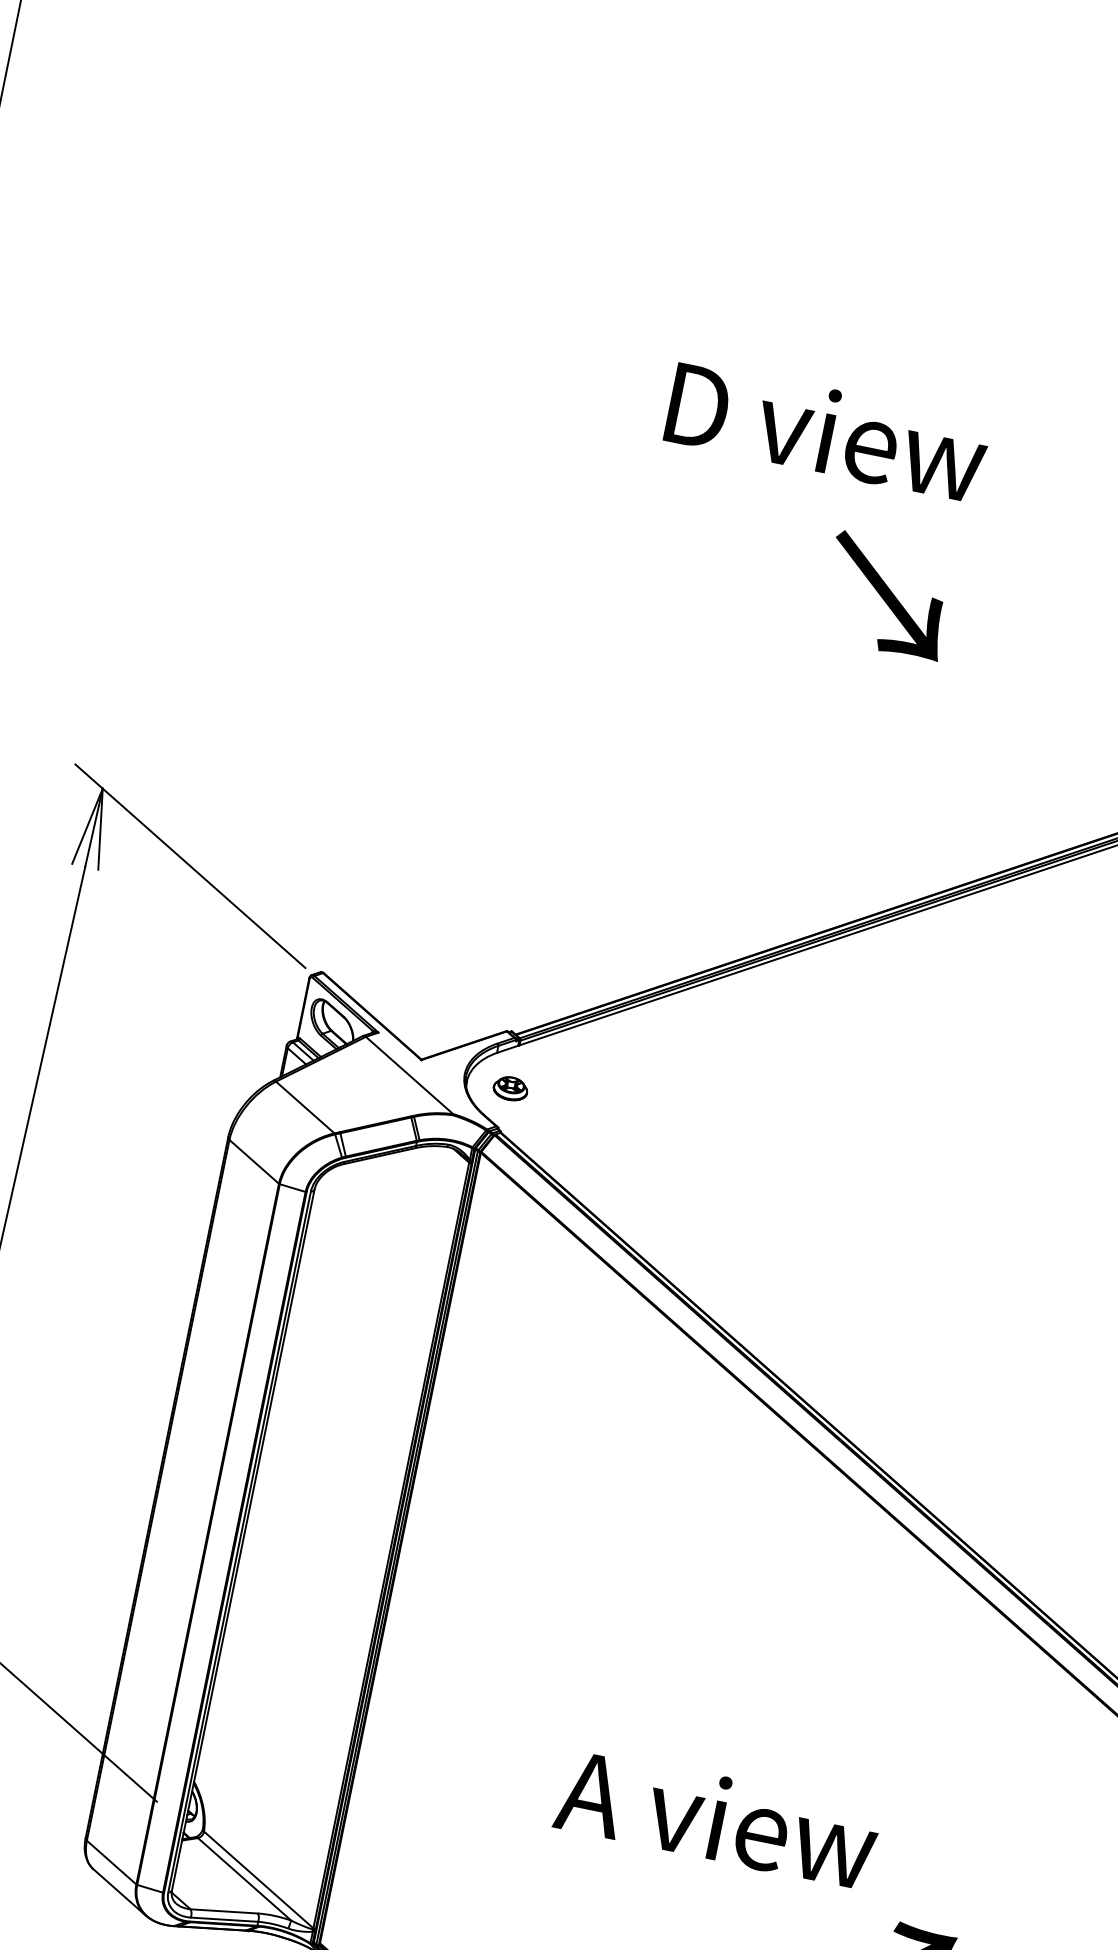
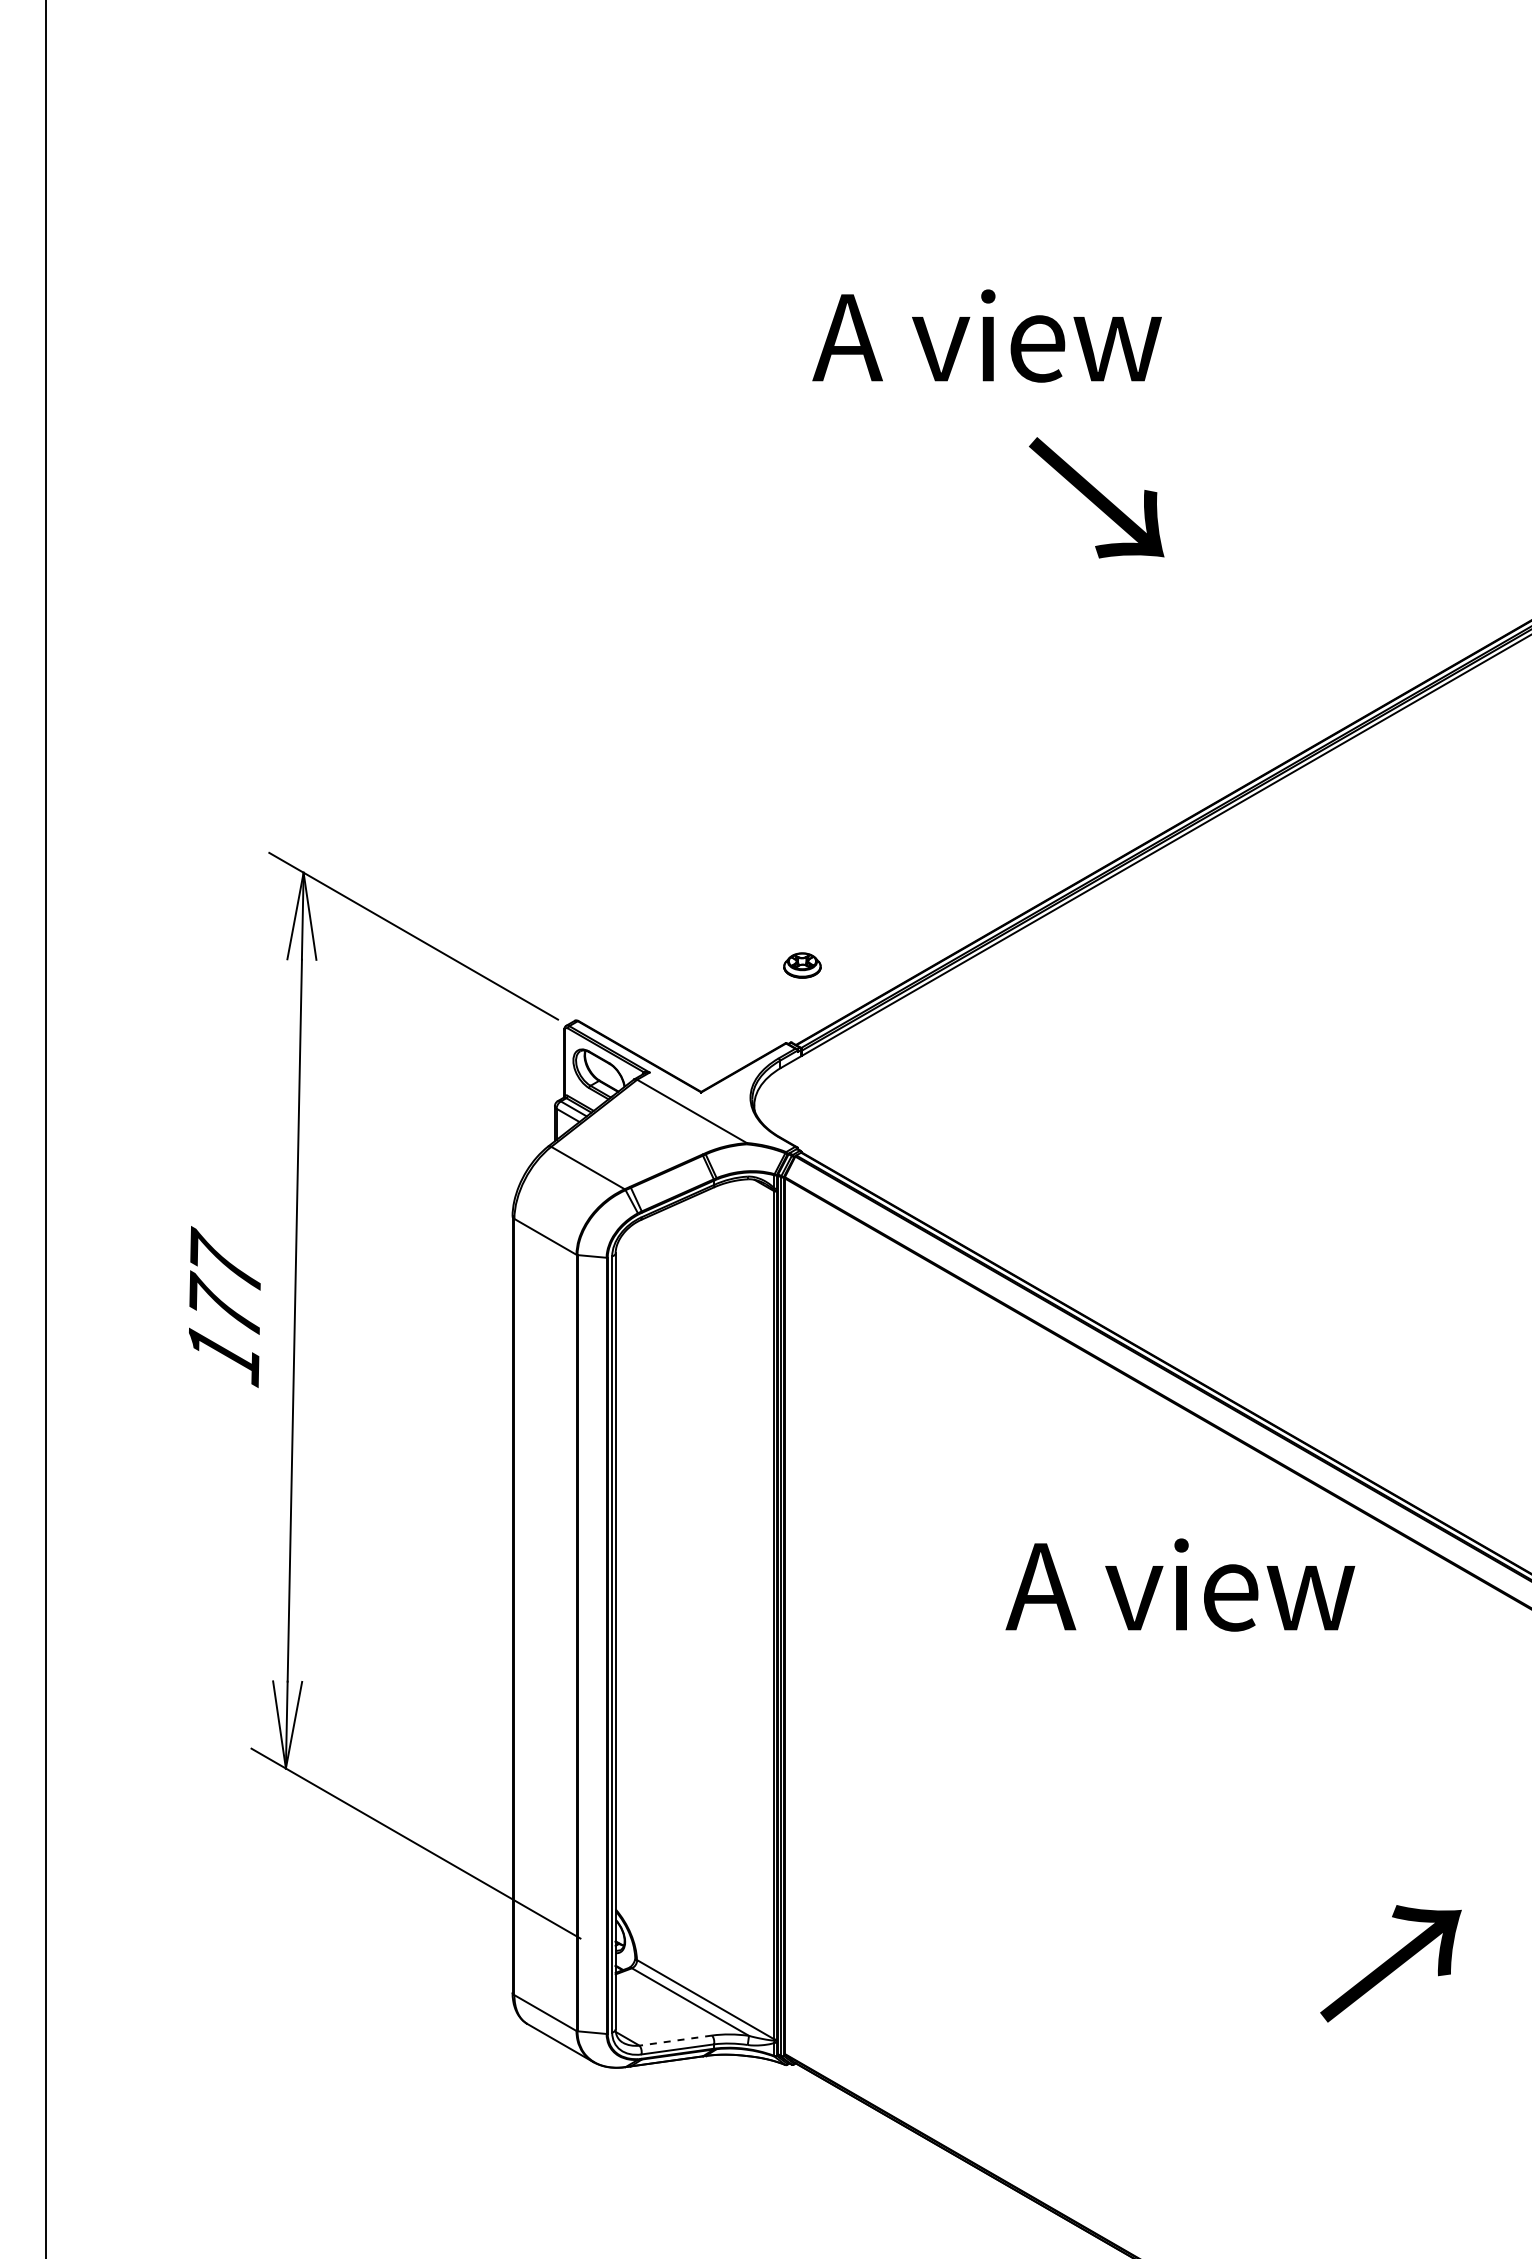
text: (822, 430) -> (991, 335), D view -> A view
part: (510, 1088) -> (802, 965), moved
text: (717, 1818) -> (1180, 1584), moved
line: (223, 1911) -> (675, 2040), solid -> dashed

